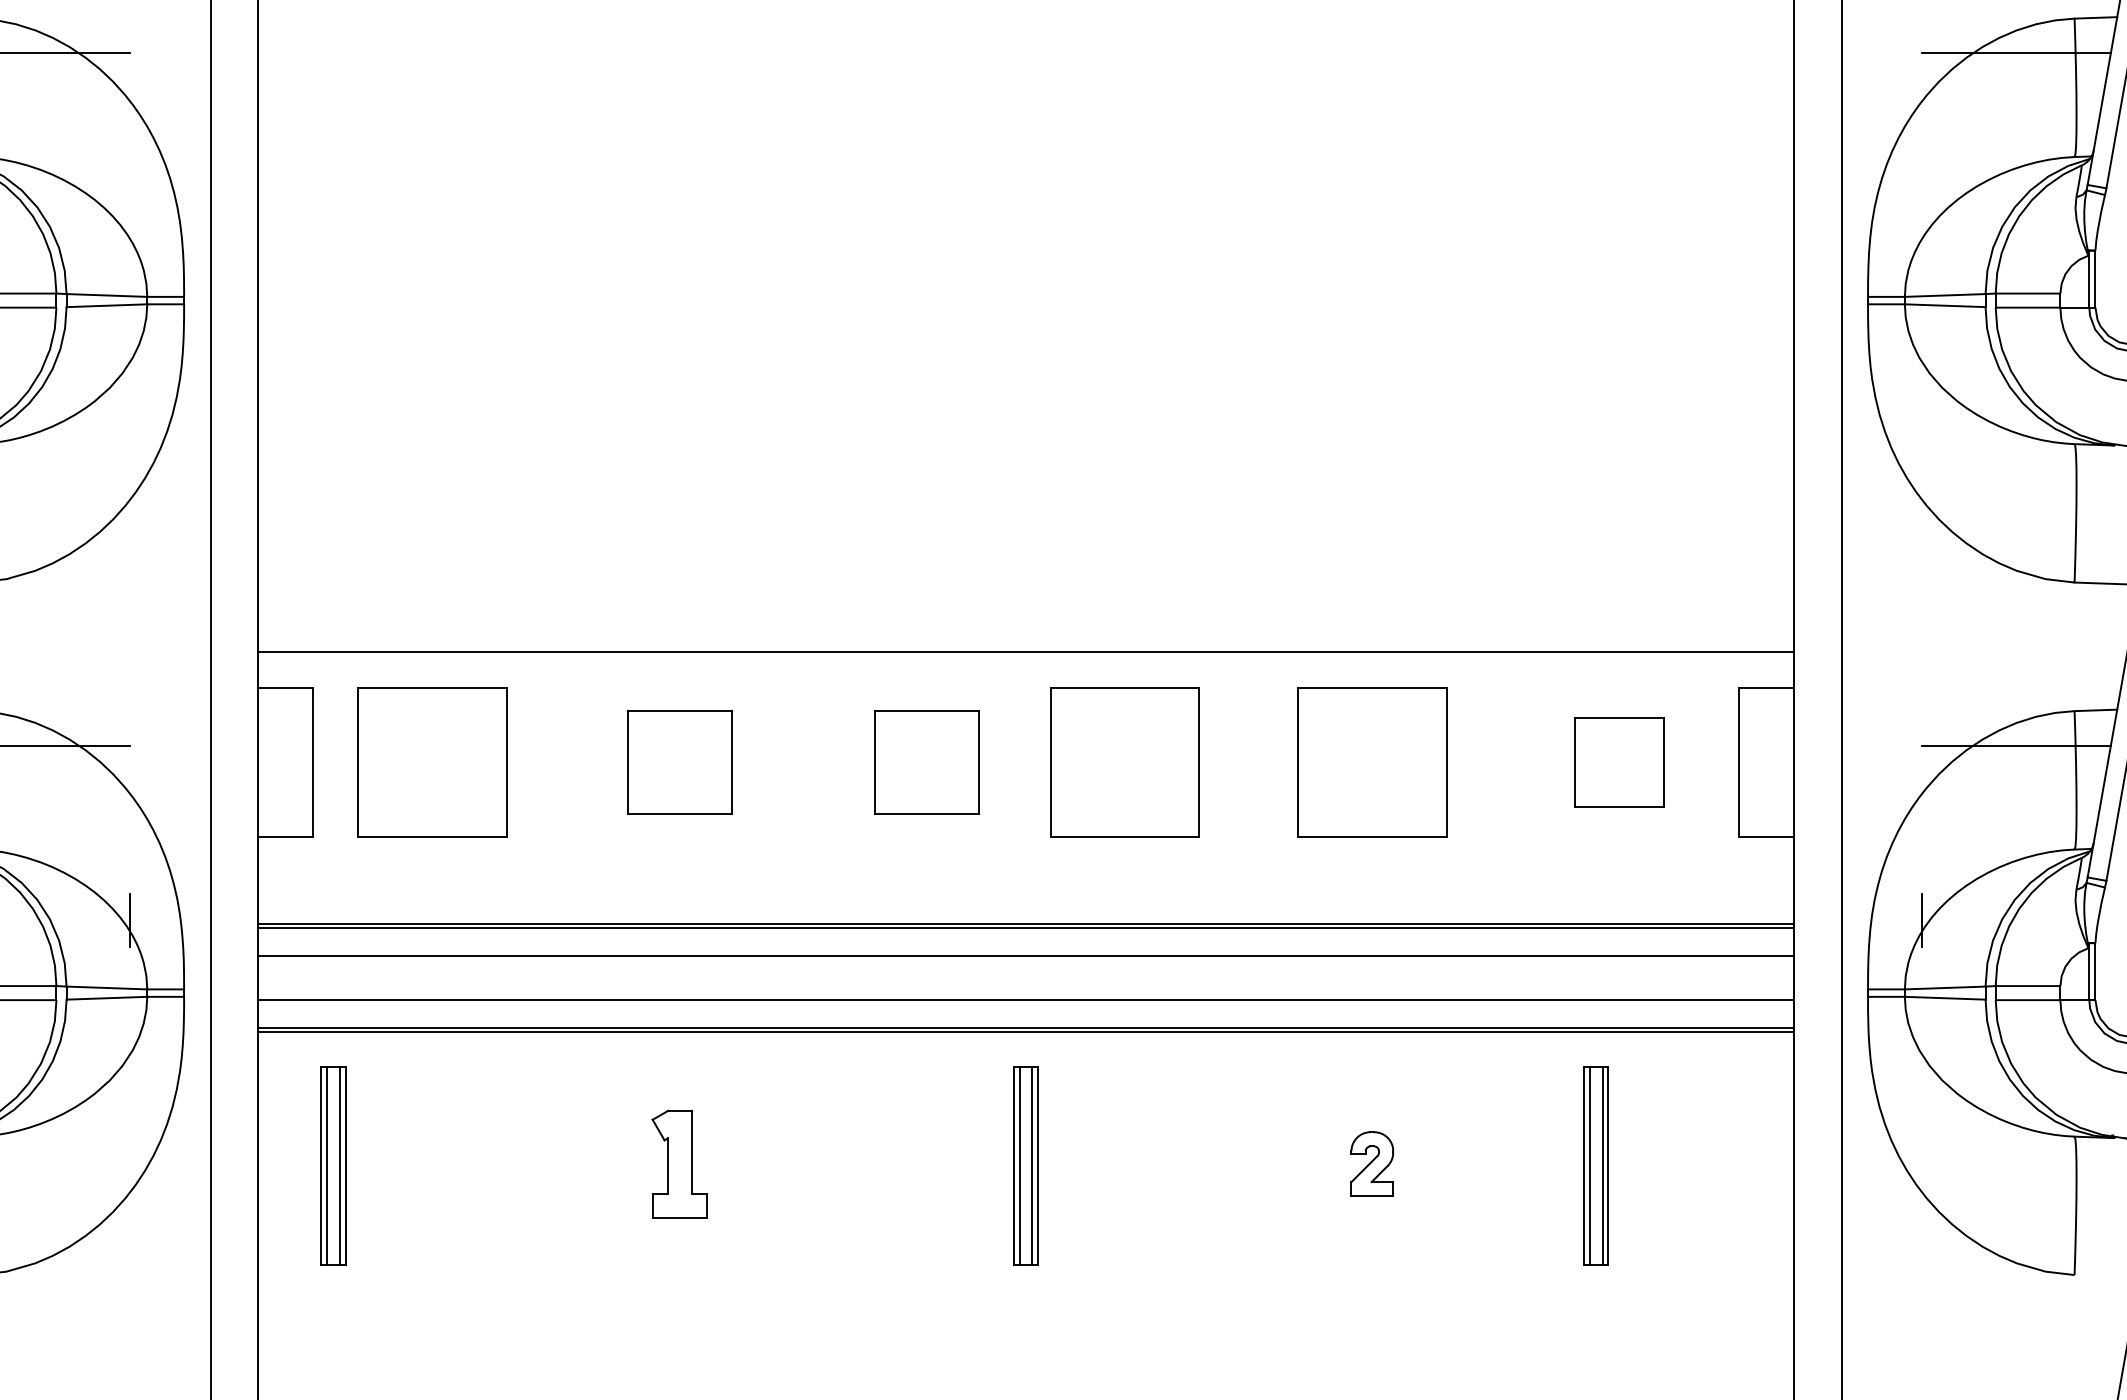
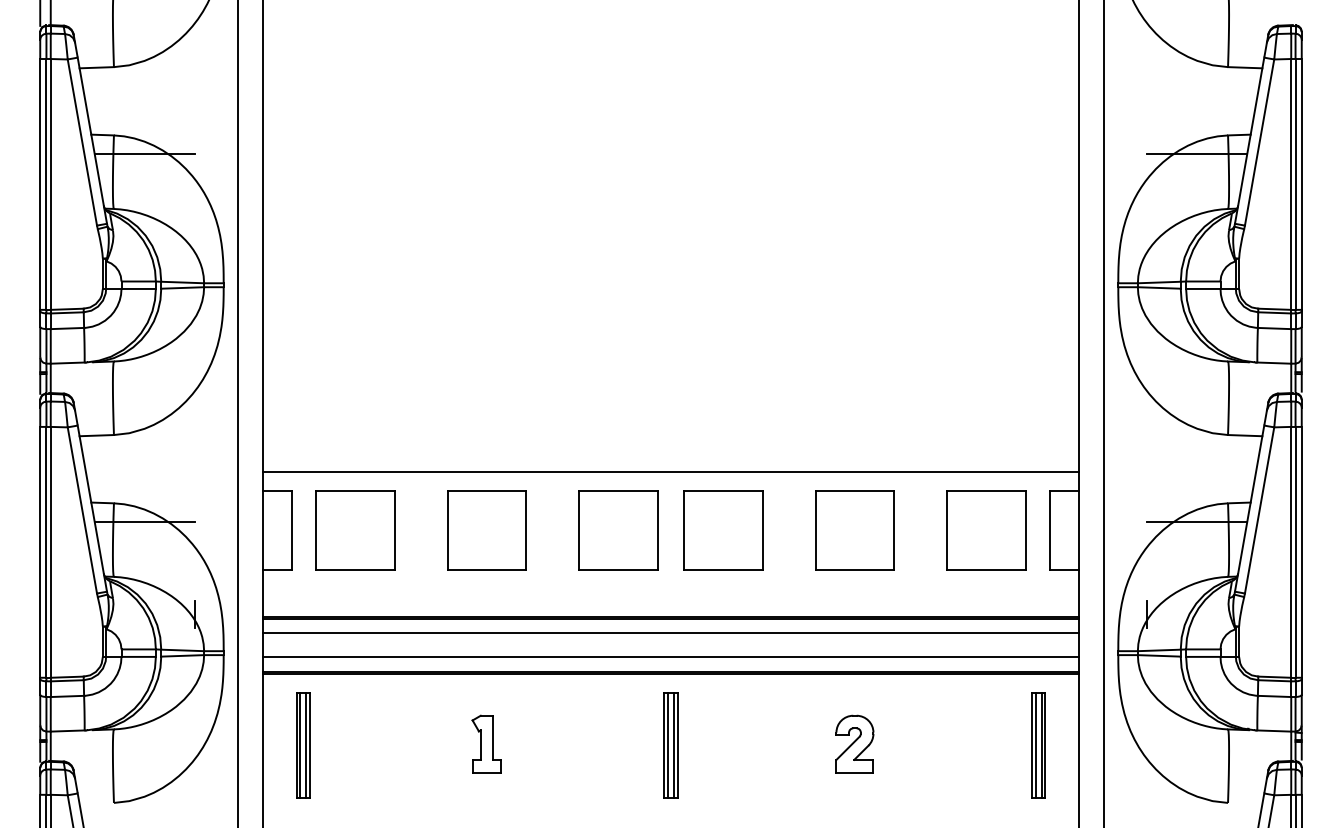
part: (678, 762) -> (486, 530), size x1.43
part: (927, 762) -> (618, 530), size x1.43
part: (1619, 762) -> (986, 530), size x1.67
part: (1371, 1163) -> (854, 743), size x1.67
part: (1595, 1166) -> (1038, 745), moved

